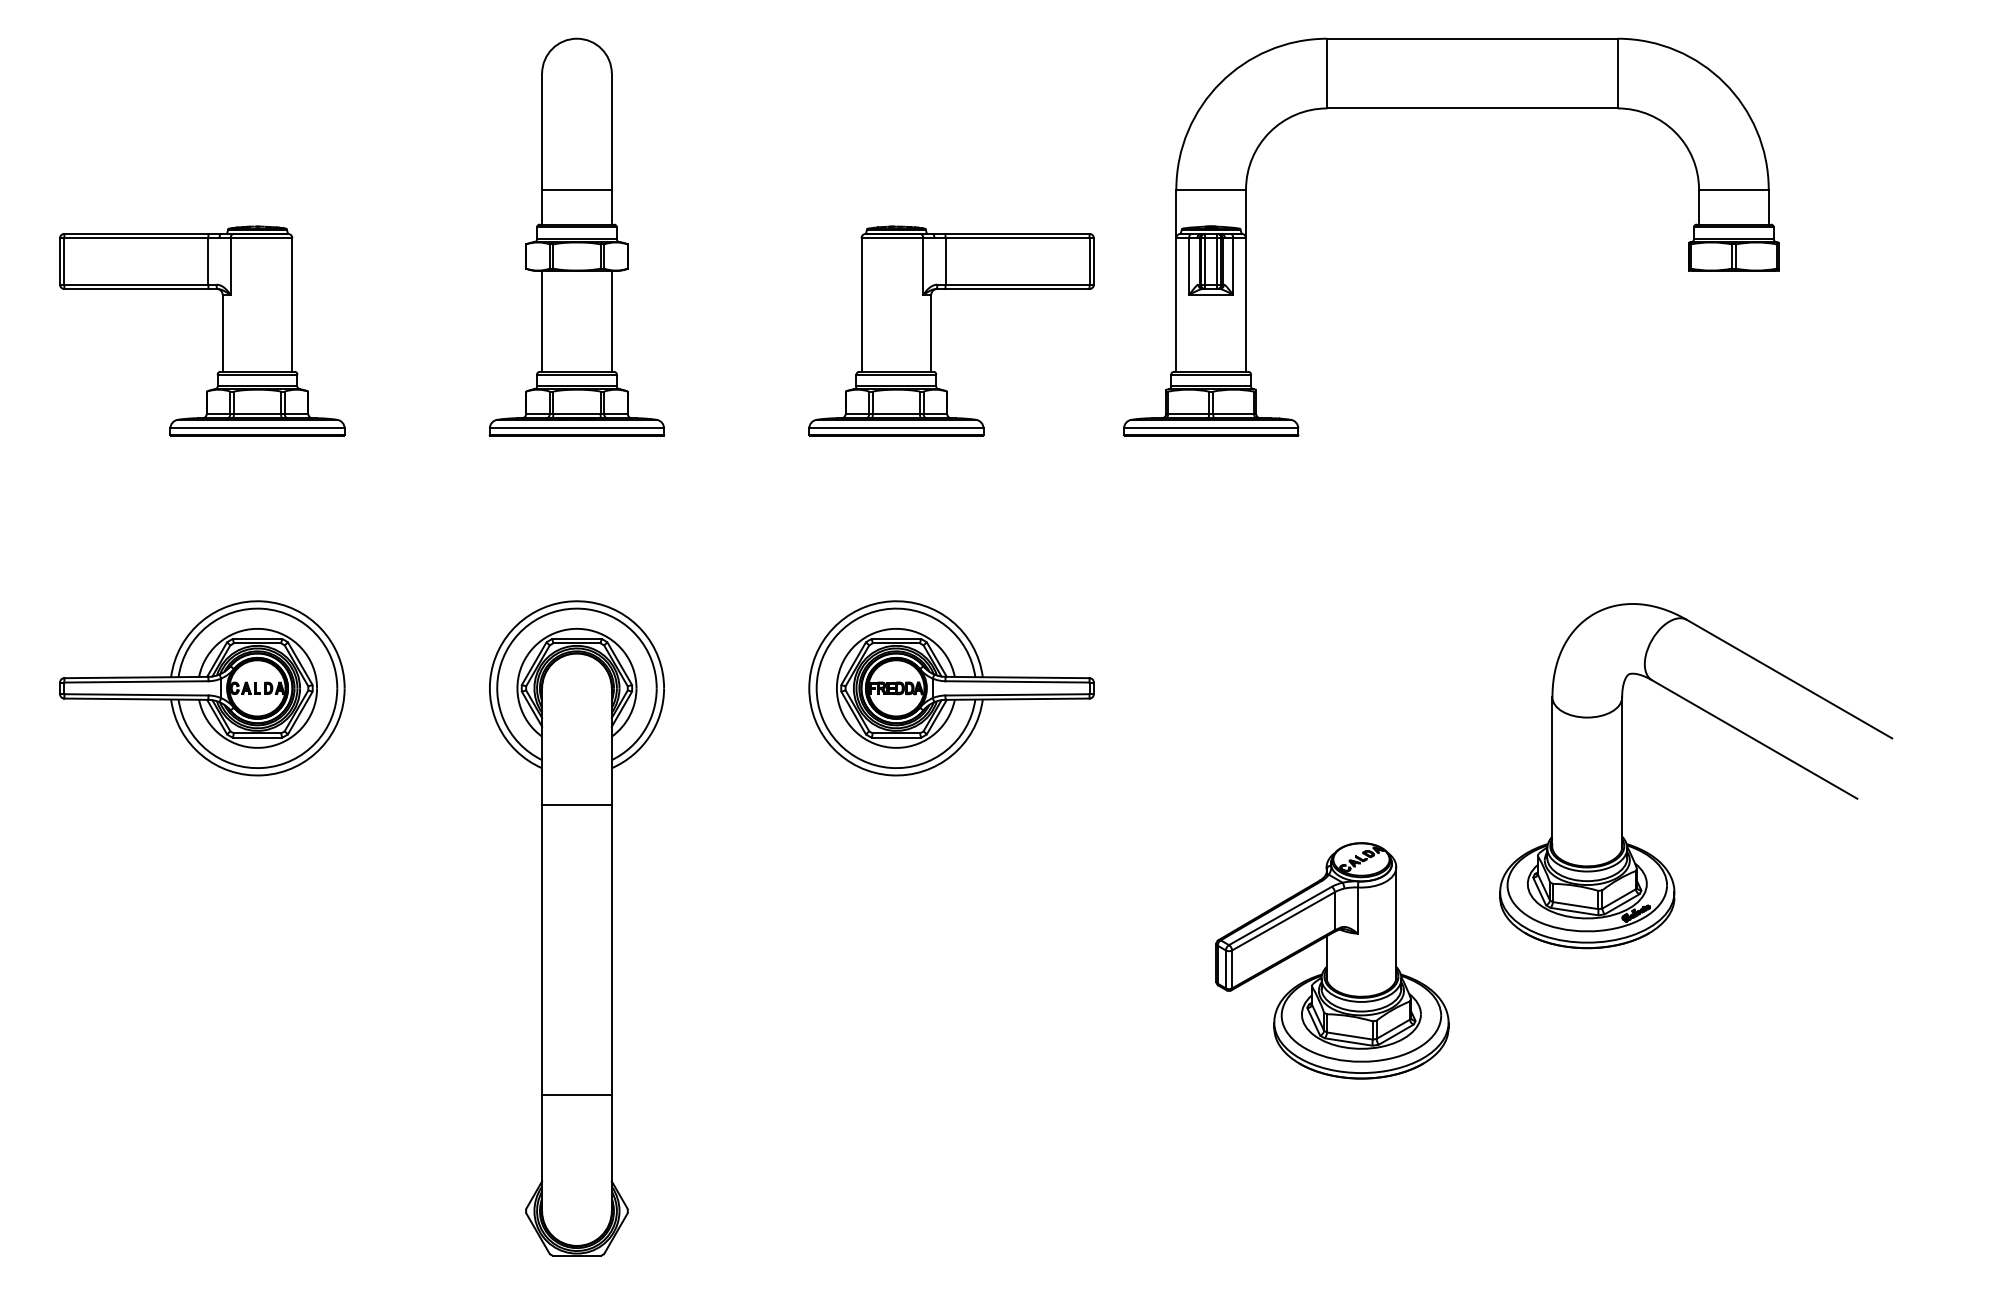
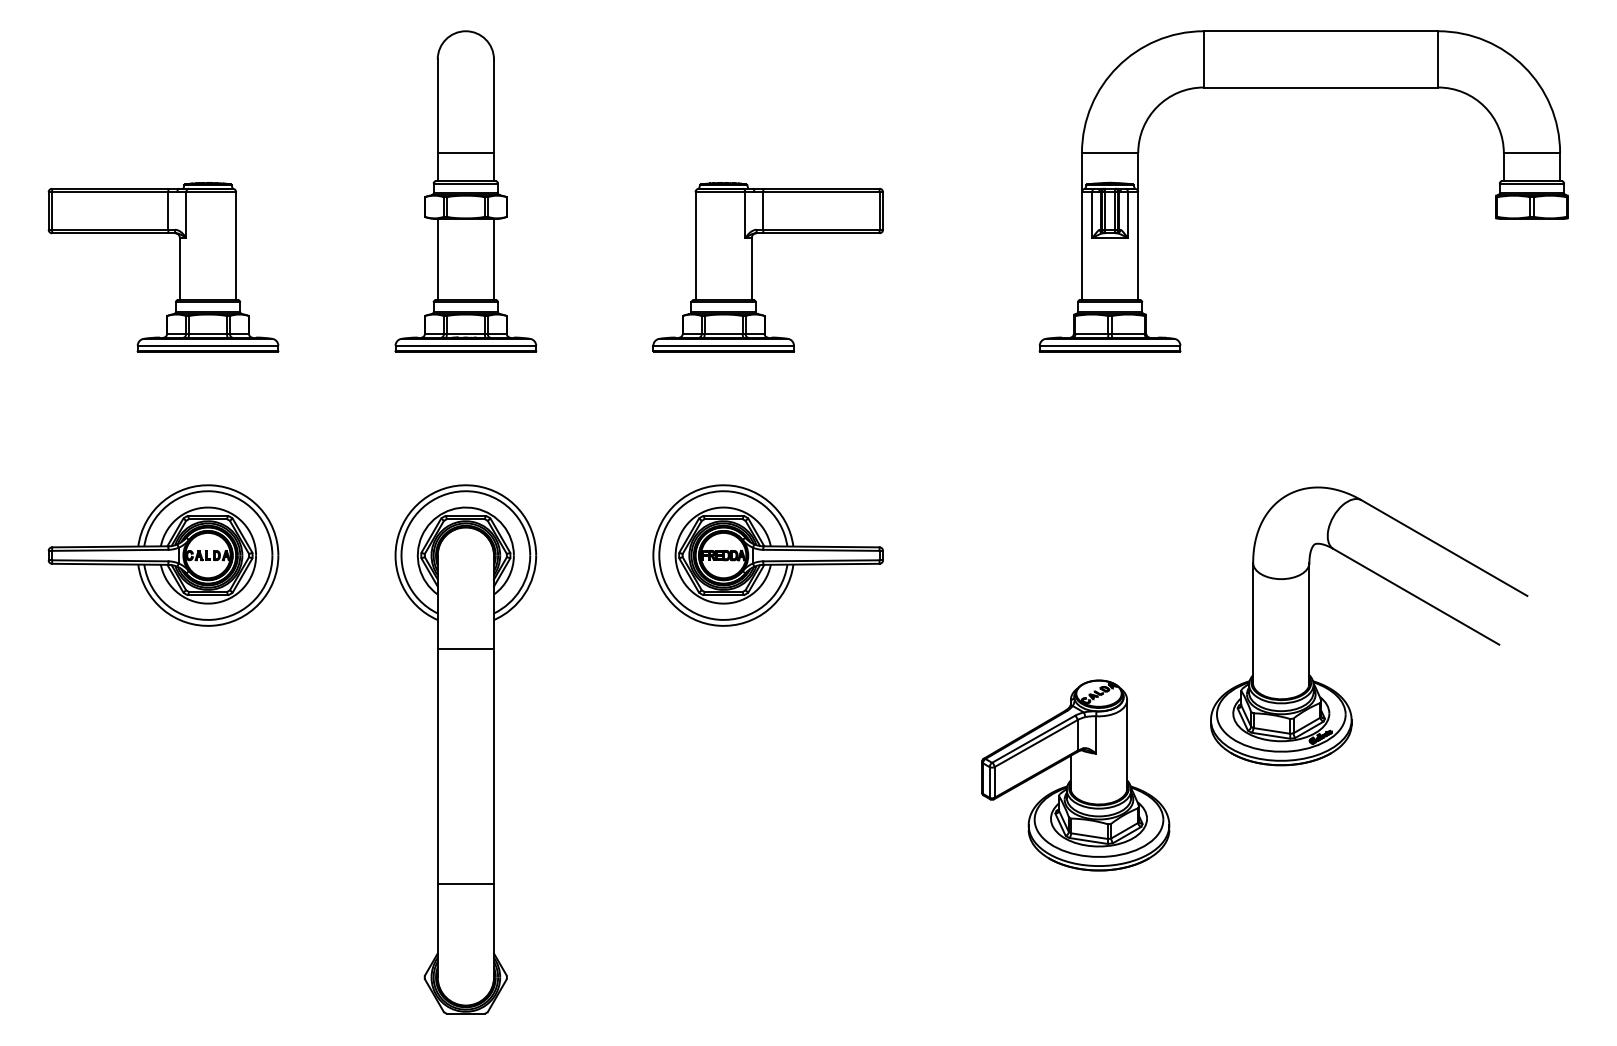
part: (1451, 108) -> (1304, 87), moved

